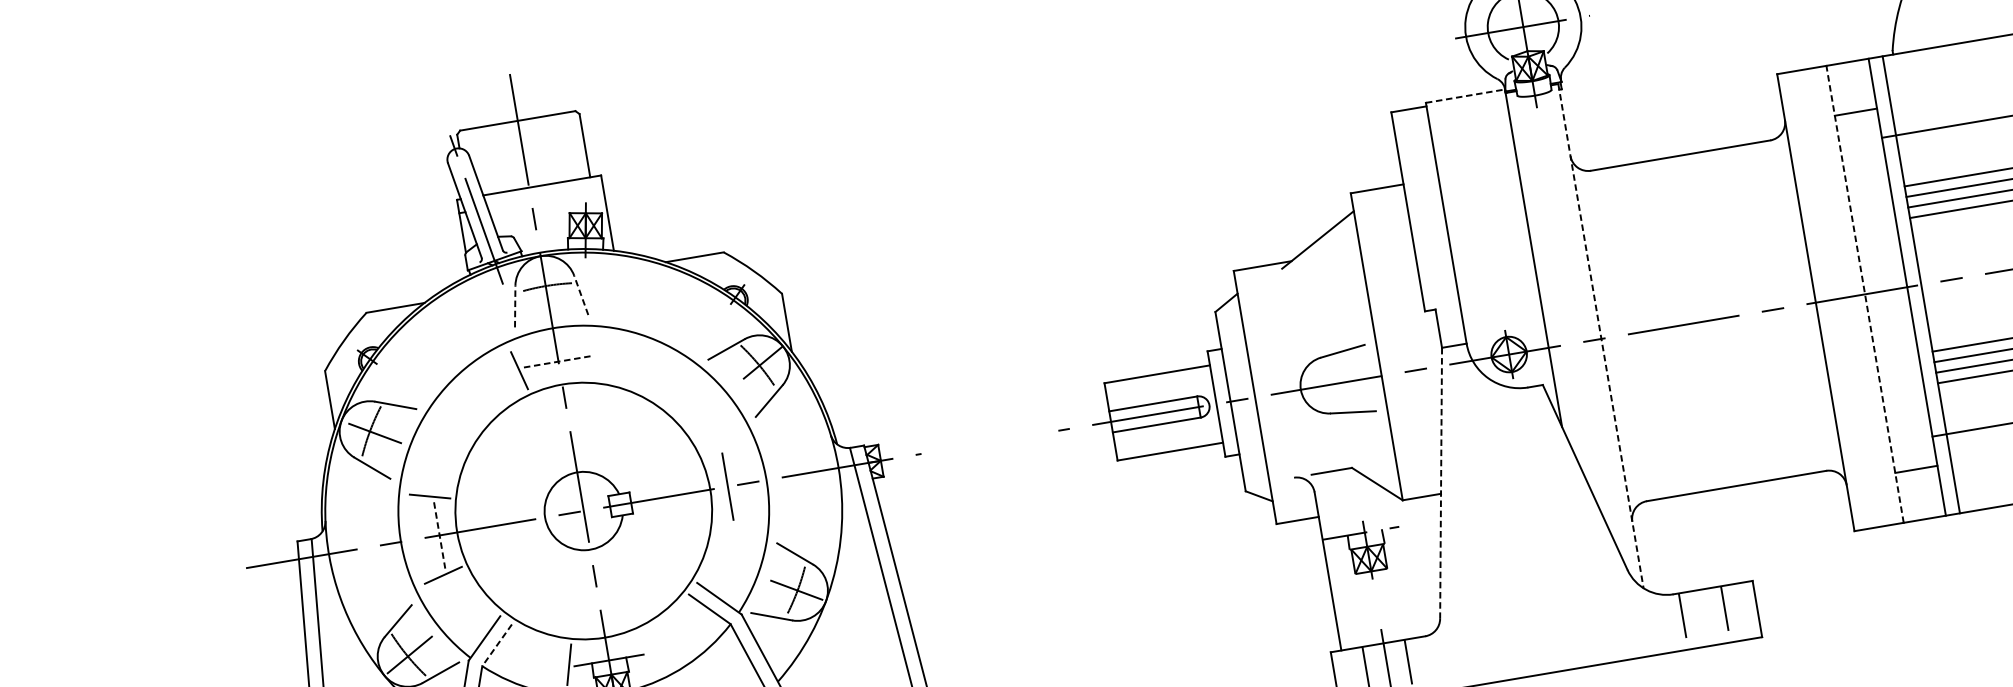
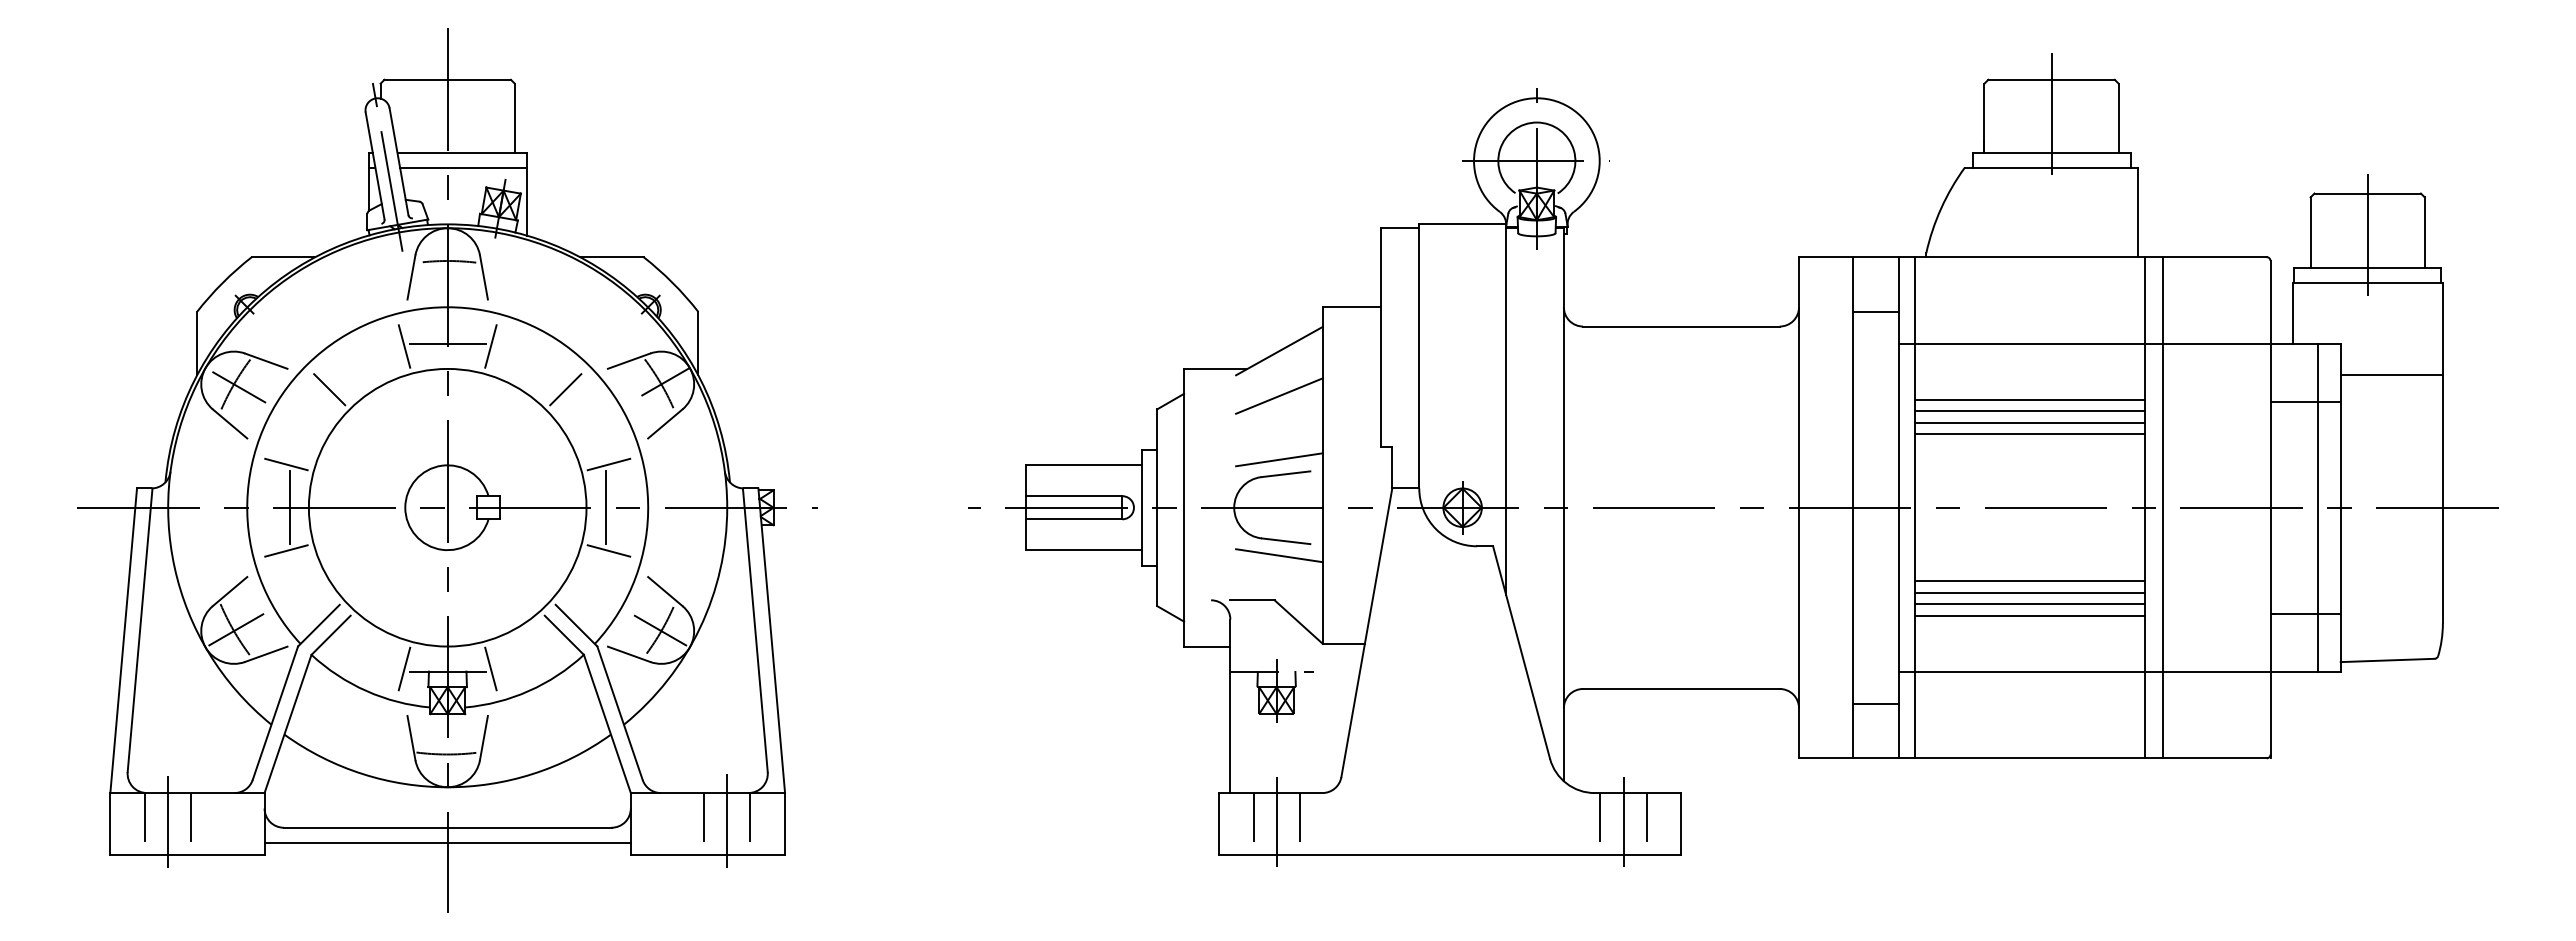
line: (1466, 96) -> (1463, 224), dashed -> solid
line: (545, 198) -> (463, 167), added
line: (1324, 280) -> (1279, 395), added
line: (1865, 294) -> (1853, 507), dashed -> solid
line: (580, 295) -> (483, 277), dashed -> solid
line: (515, 306) -> (411, 277), dashed -> solid
line: (1600, 336) -> (1563, 504), dashed -> solid
line: (1334, 338) -> (1279, 459), added
line: (597, 357) -> (490, 346), added
line: (558, 361) -> (447, 343), dashed -> solid
line: (672, 385) -> (565, 389), added
line: (457, 421) -> (329, 389), added
line: (1349, 426) -> (1279, 555), added
line: (723, 446) -> (608, 464), added
line: (1440, 483) -> (1366, 632), dashed -> solid
line: (736, 525) -> (608, 550), added
line: (439, 536) -> (289, 508), dashed -> solid
line: (1704, 616) -> (1623, 822), added
line: (497, 645) -> (331, 635), dashed -> solid
line: (647, 651) -> (490, 668), added

